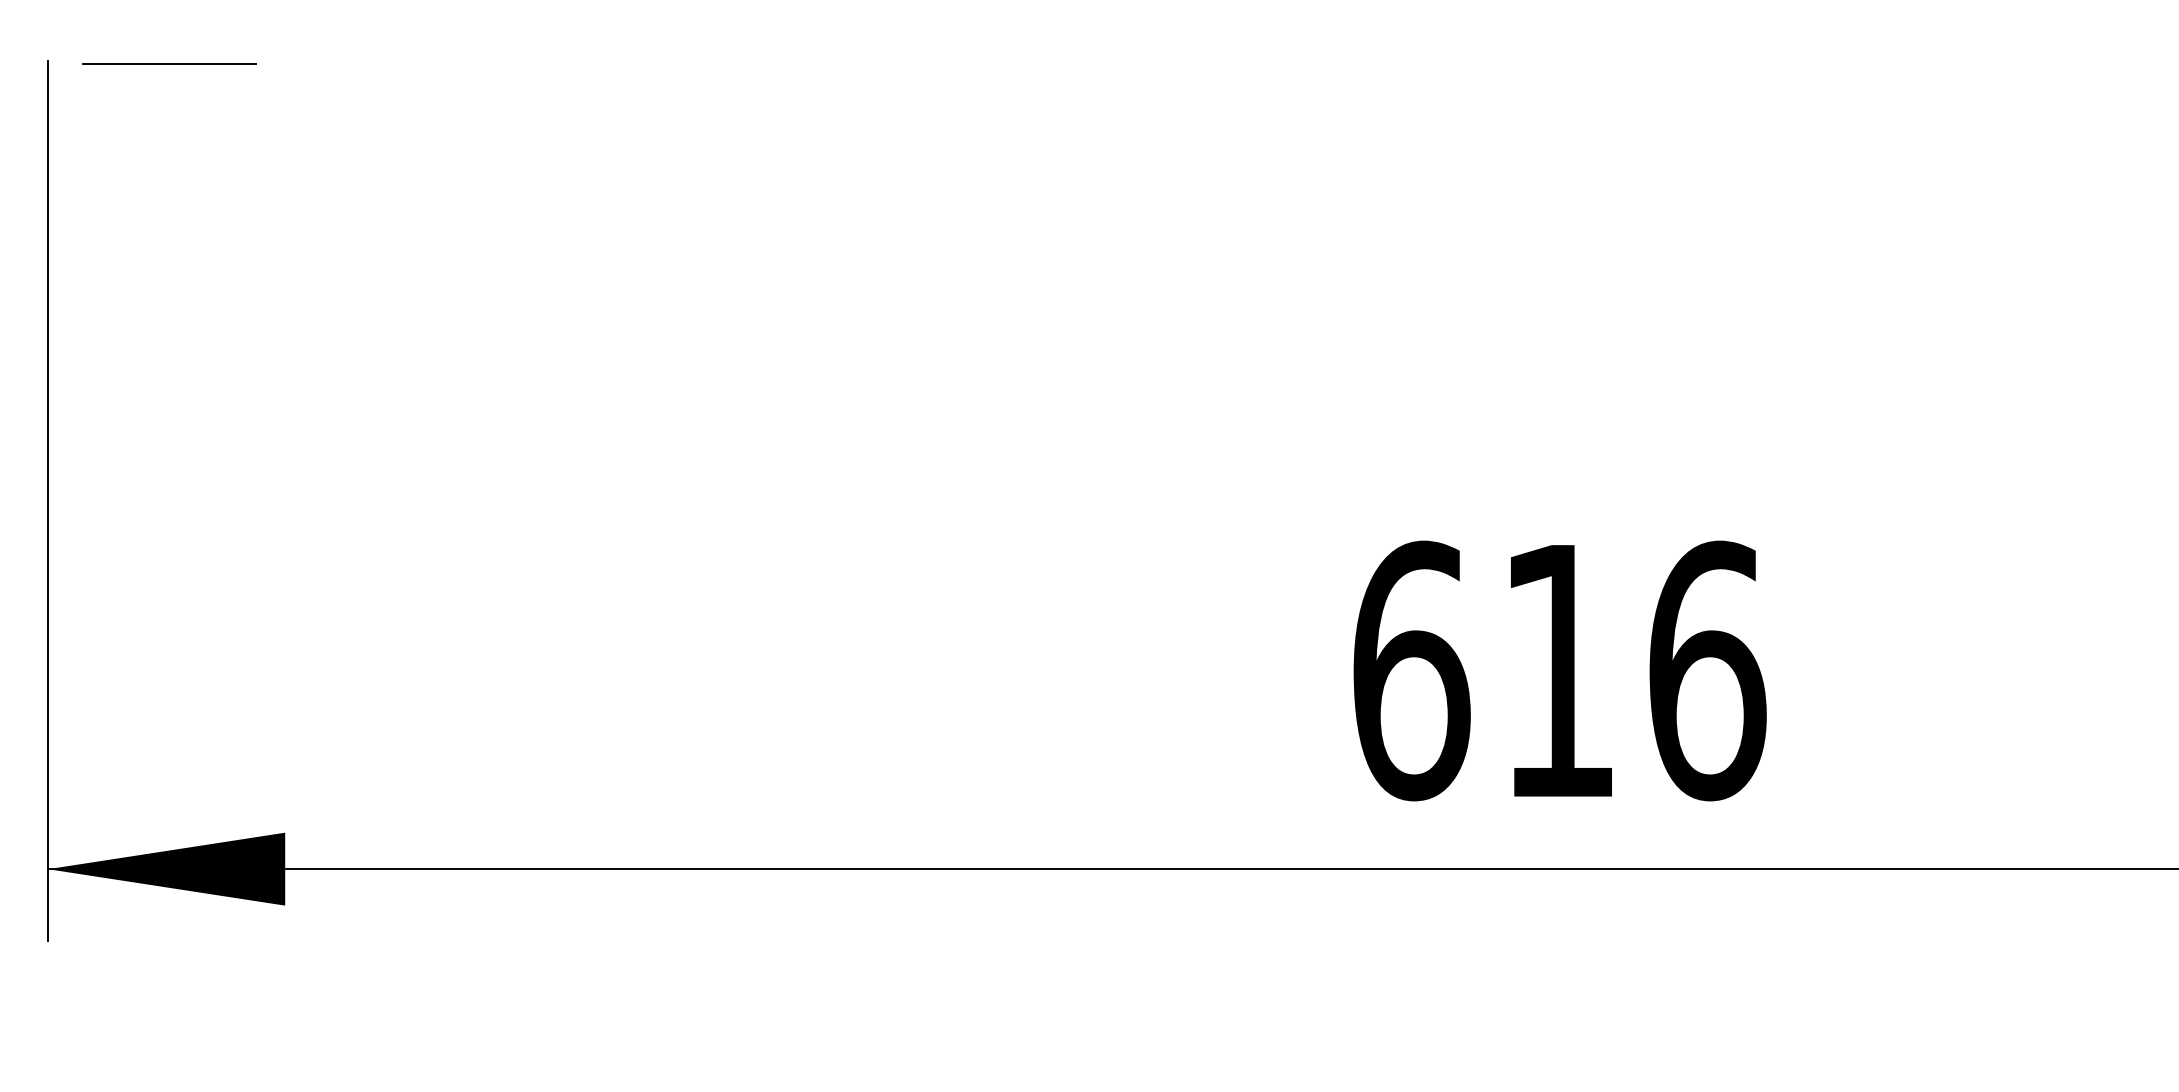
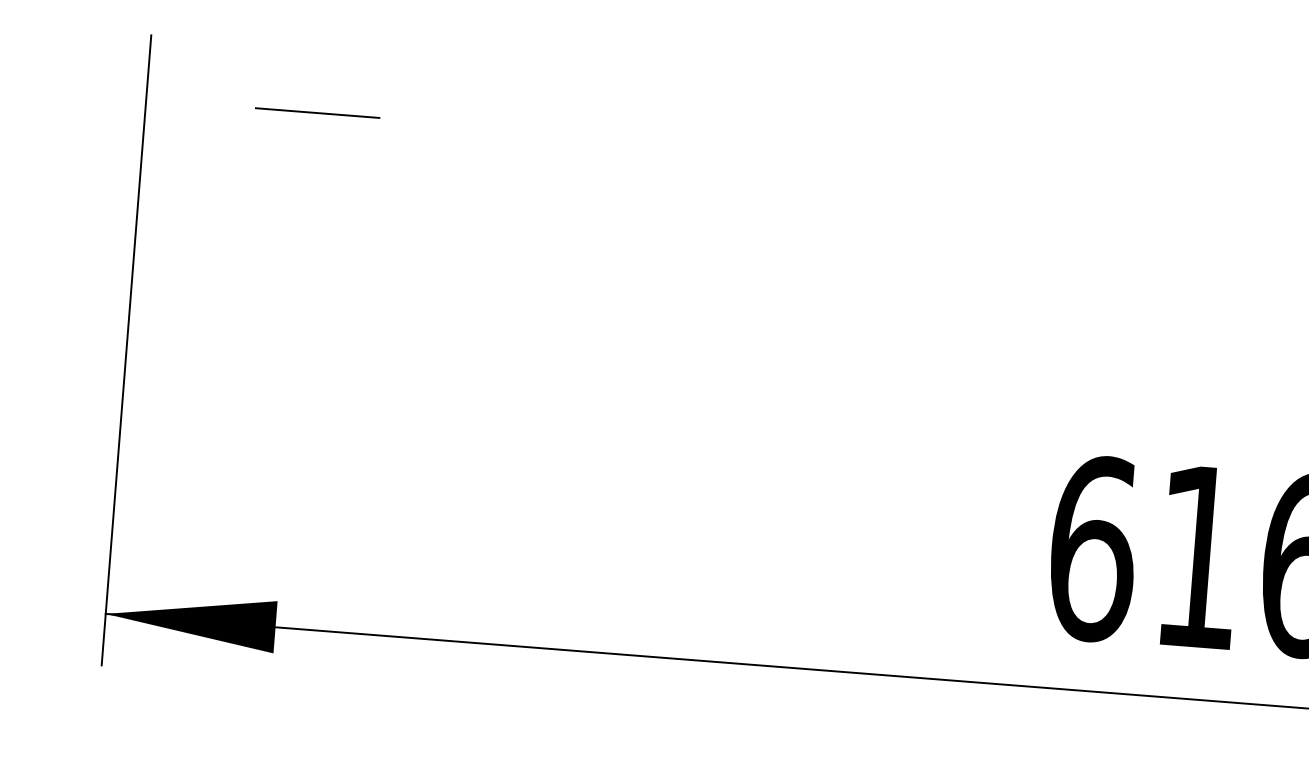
line: (169, 63) -> (317, 112), moved

